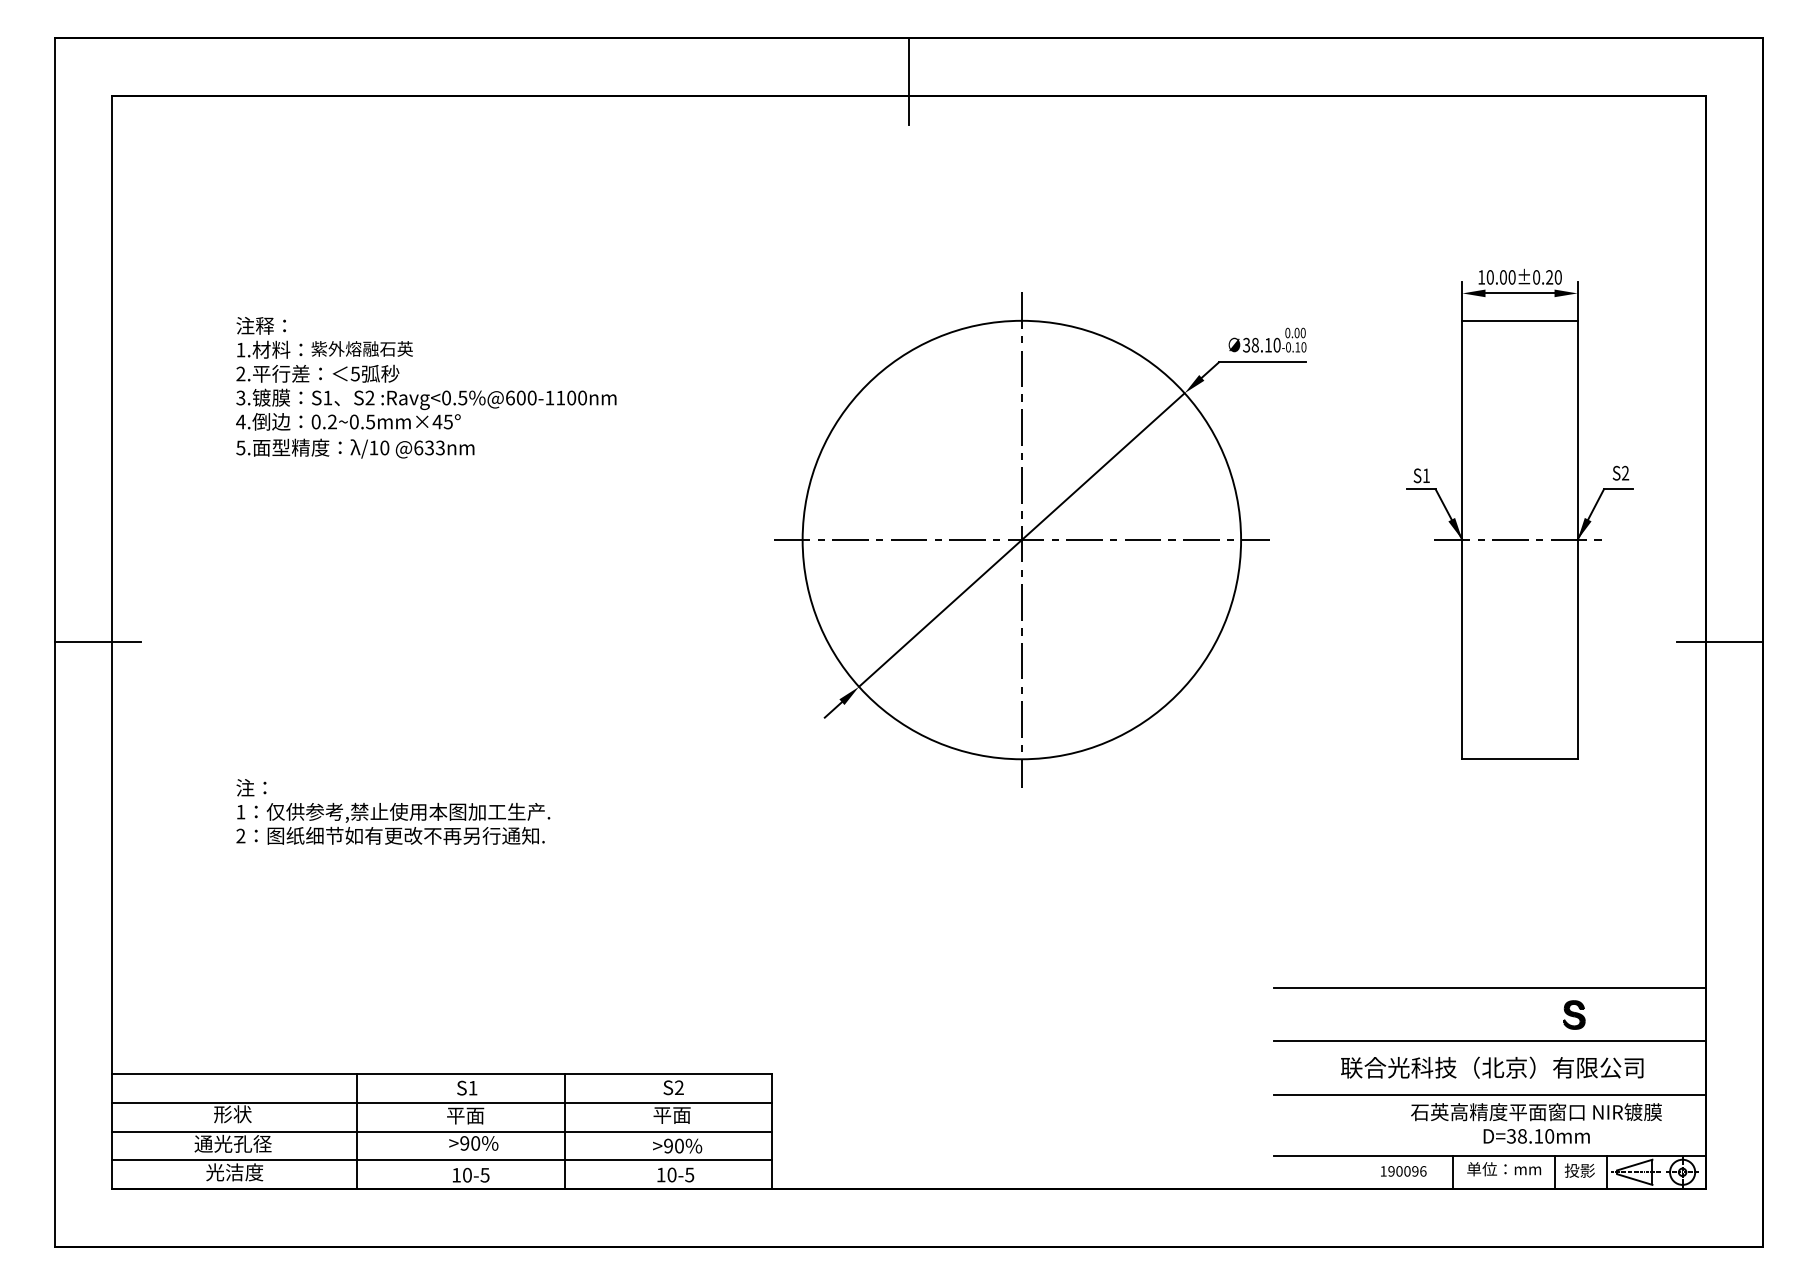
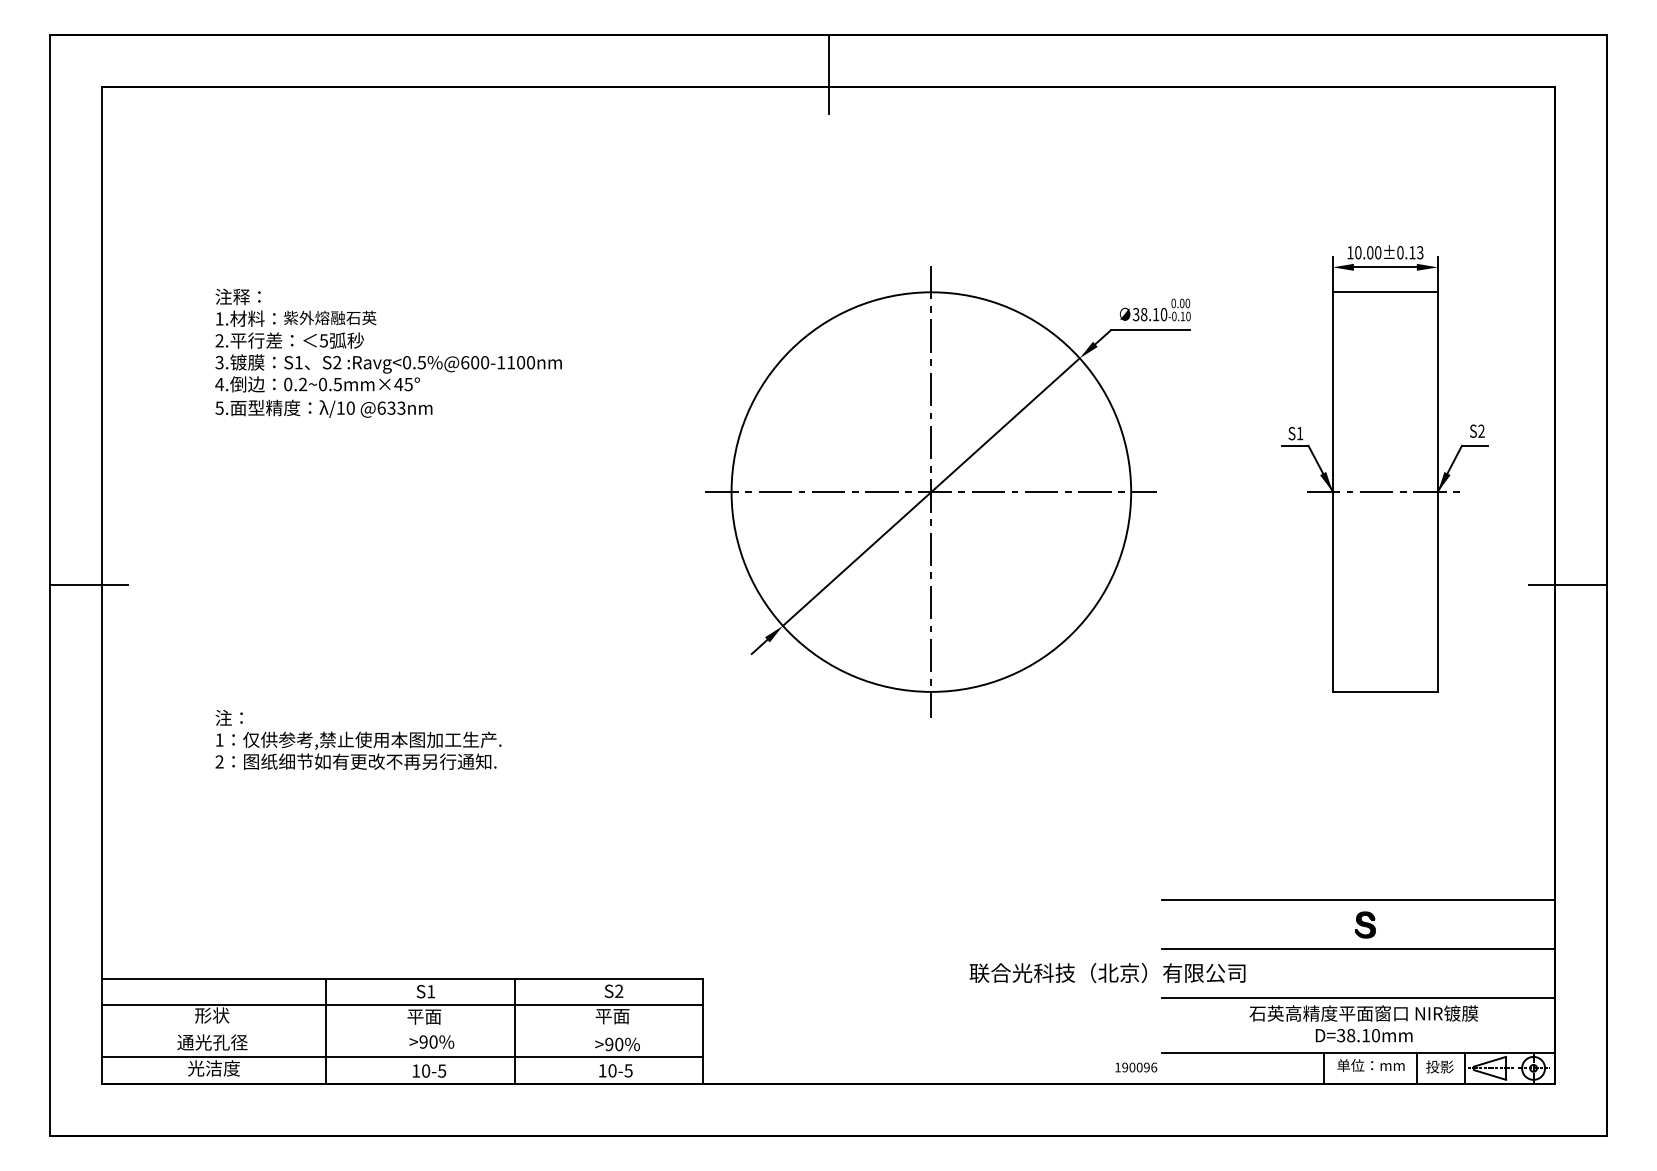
text: (1553, 277) -> (1415, 252), 10.00±0.20 -> 10.00±0.13
part: (1574, 1014) -> (1365, 924), moved
text: (1492, 1067) -> (1107, 972), moved
text: (1536, 1123) -> (1363, 1023), moved
line: (441, 1131) -> (402, 1031), removed
text: (1403, 1171) -> (1136, 1067), moved

